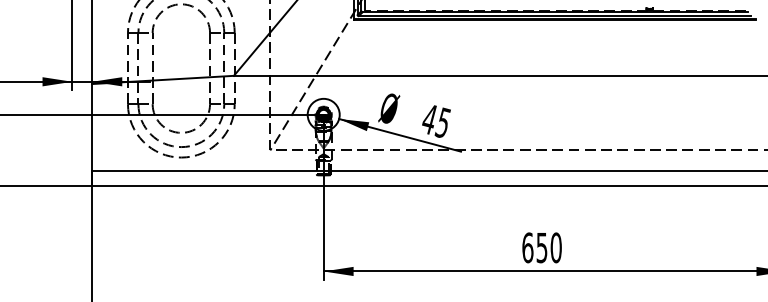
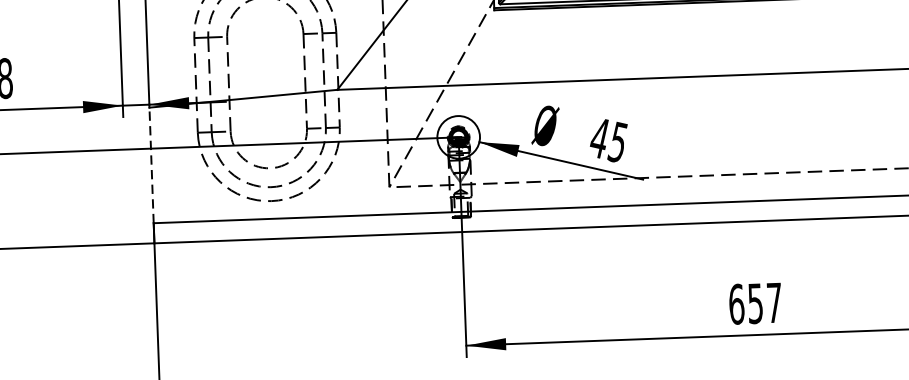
line: (92, 126) -> (151, 164), solid -> dashed
text: (555, 247) -> (773, 302), 650 -> 657

